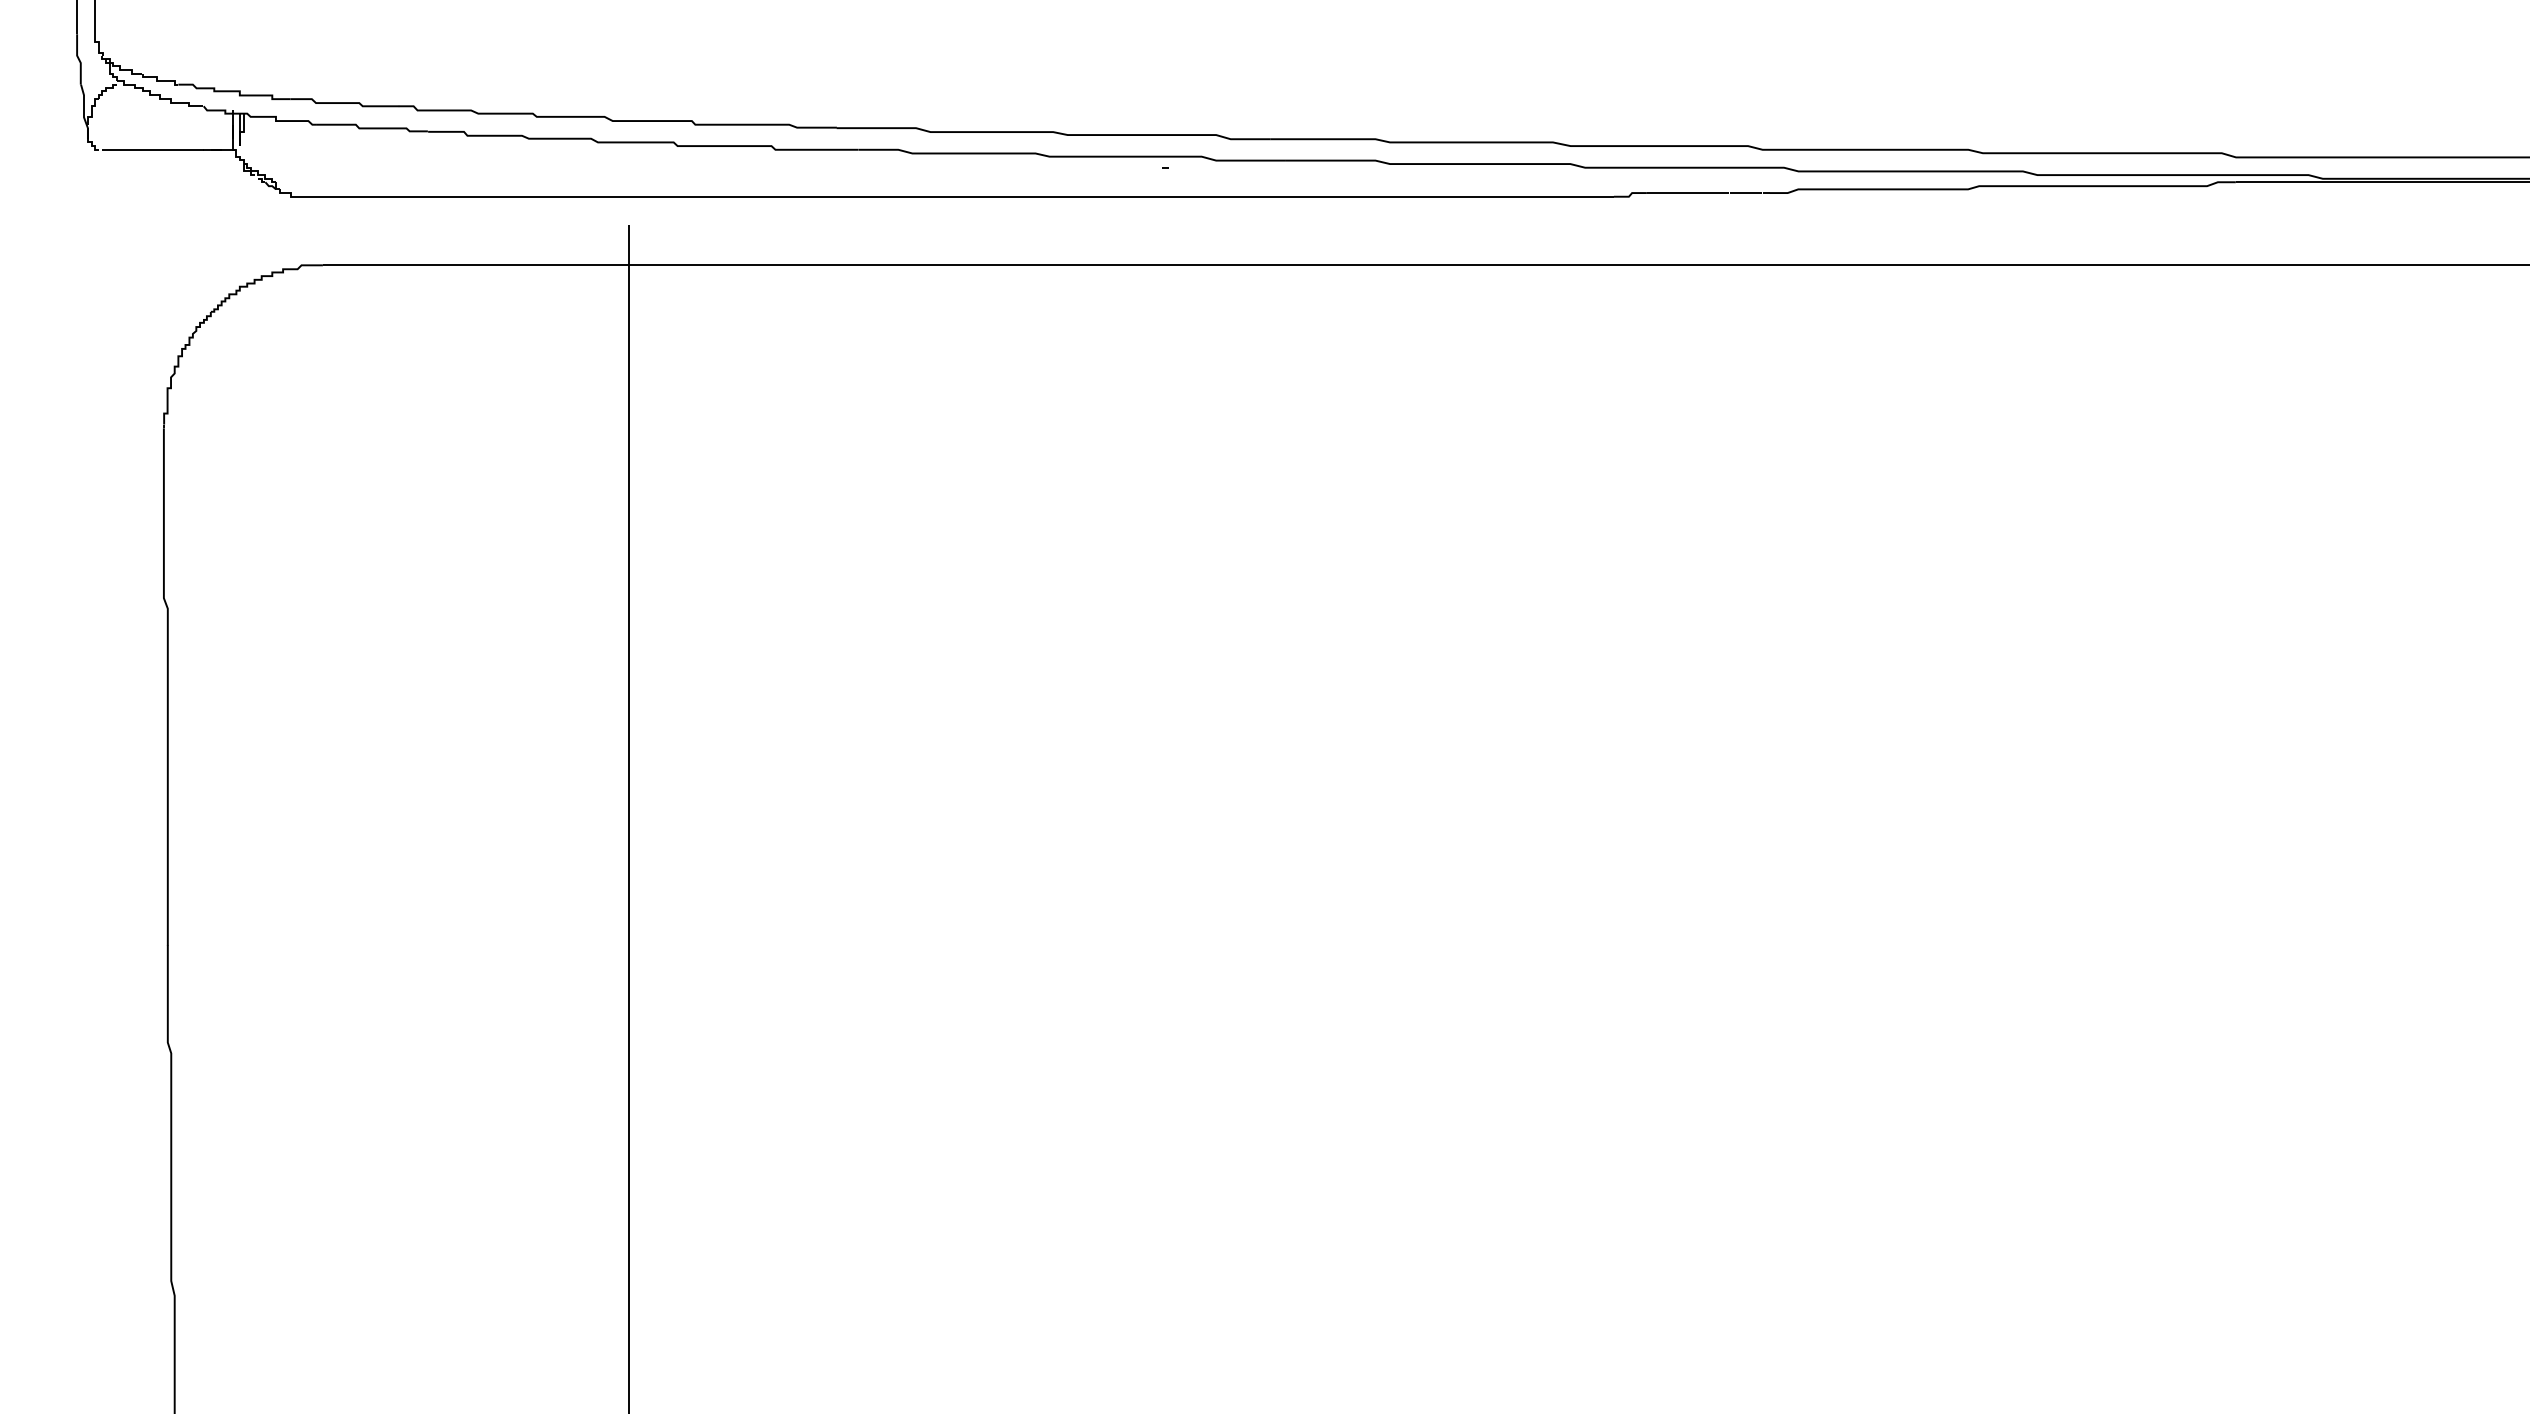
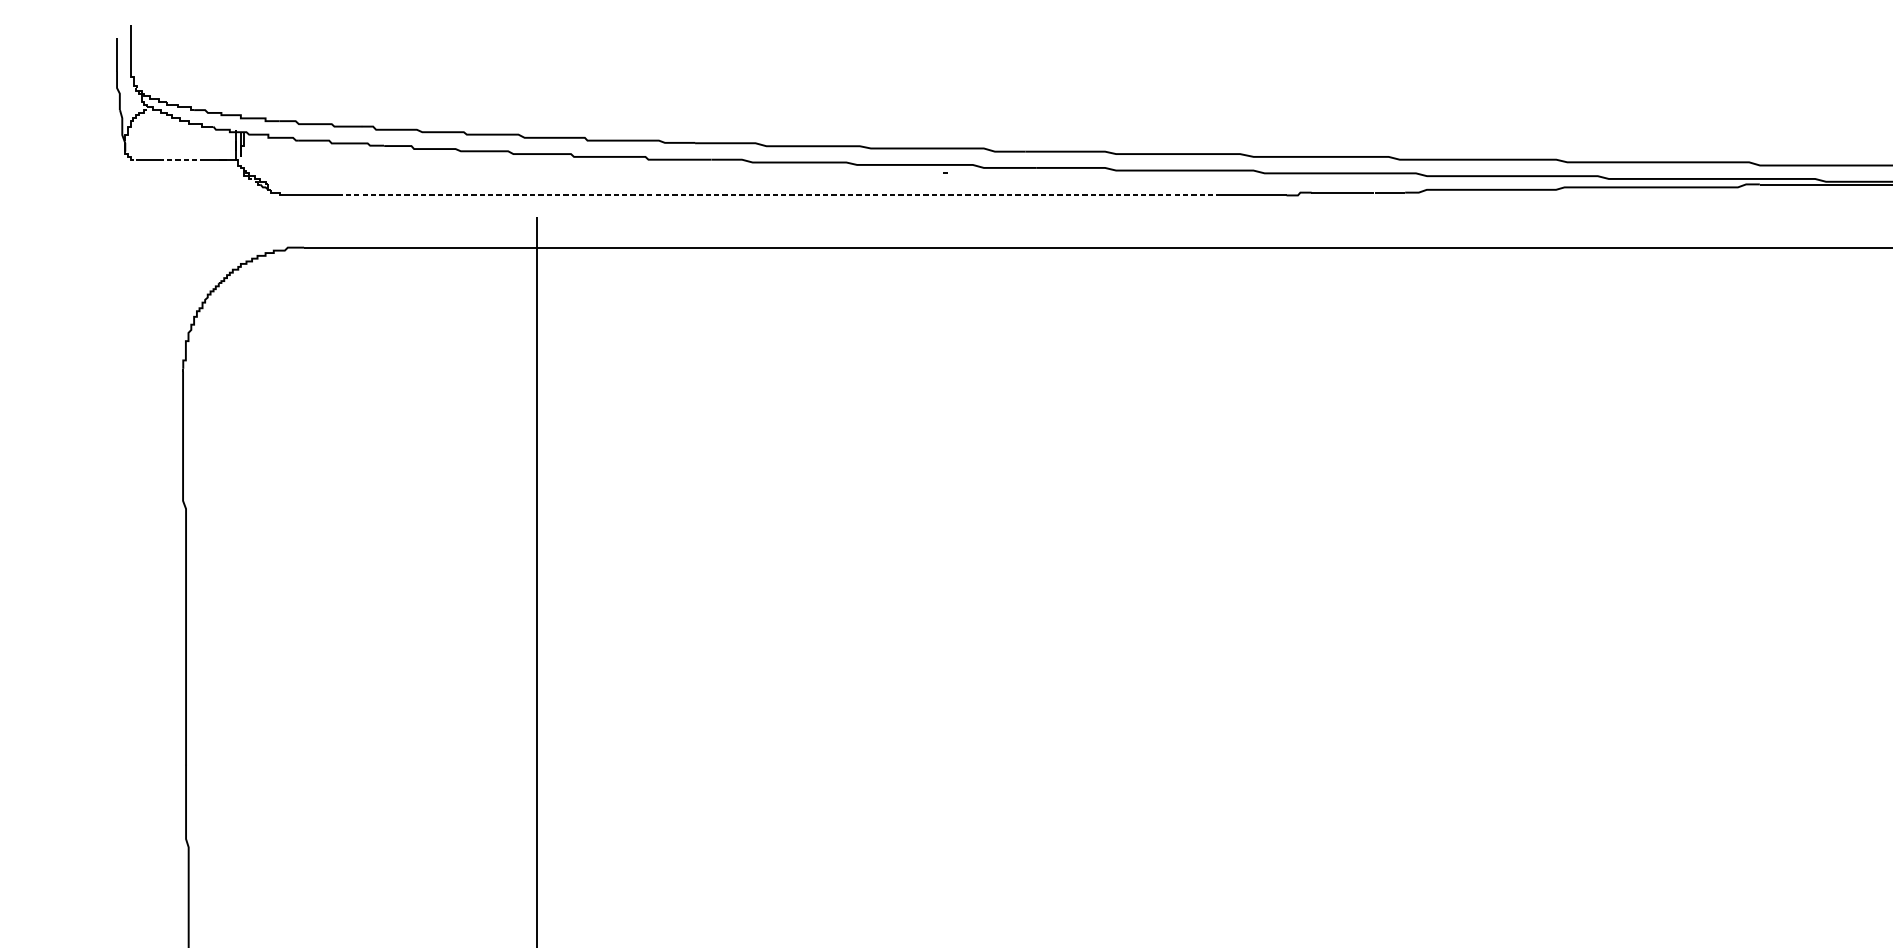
line: (158, 149) -> (178, 159), solid -> dashed
line: (945, 196) -> (777, 195), solid -> dashed

